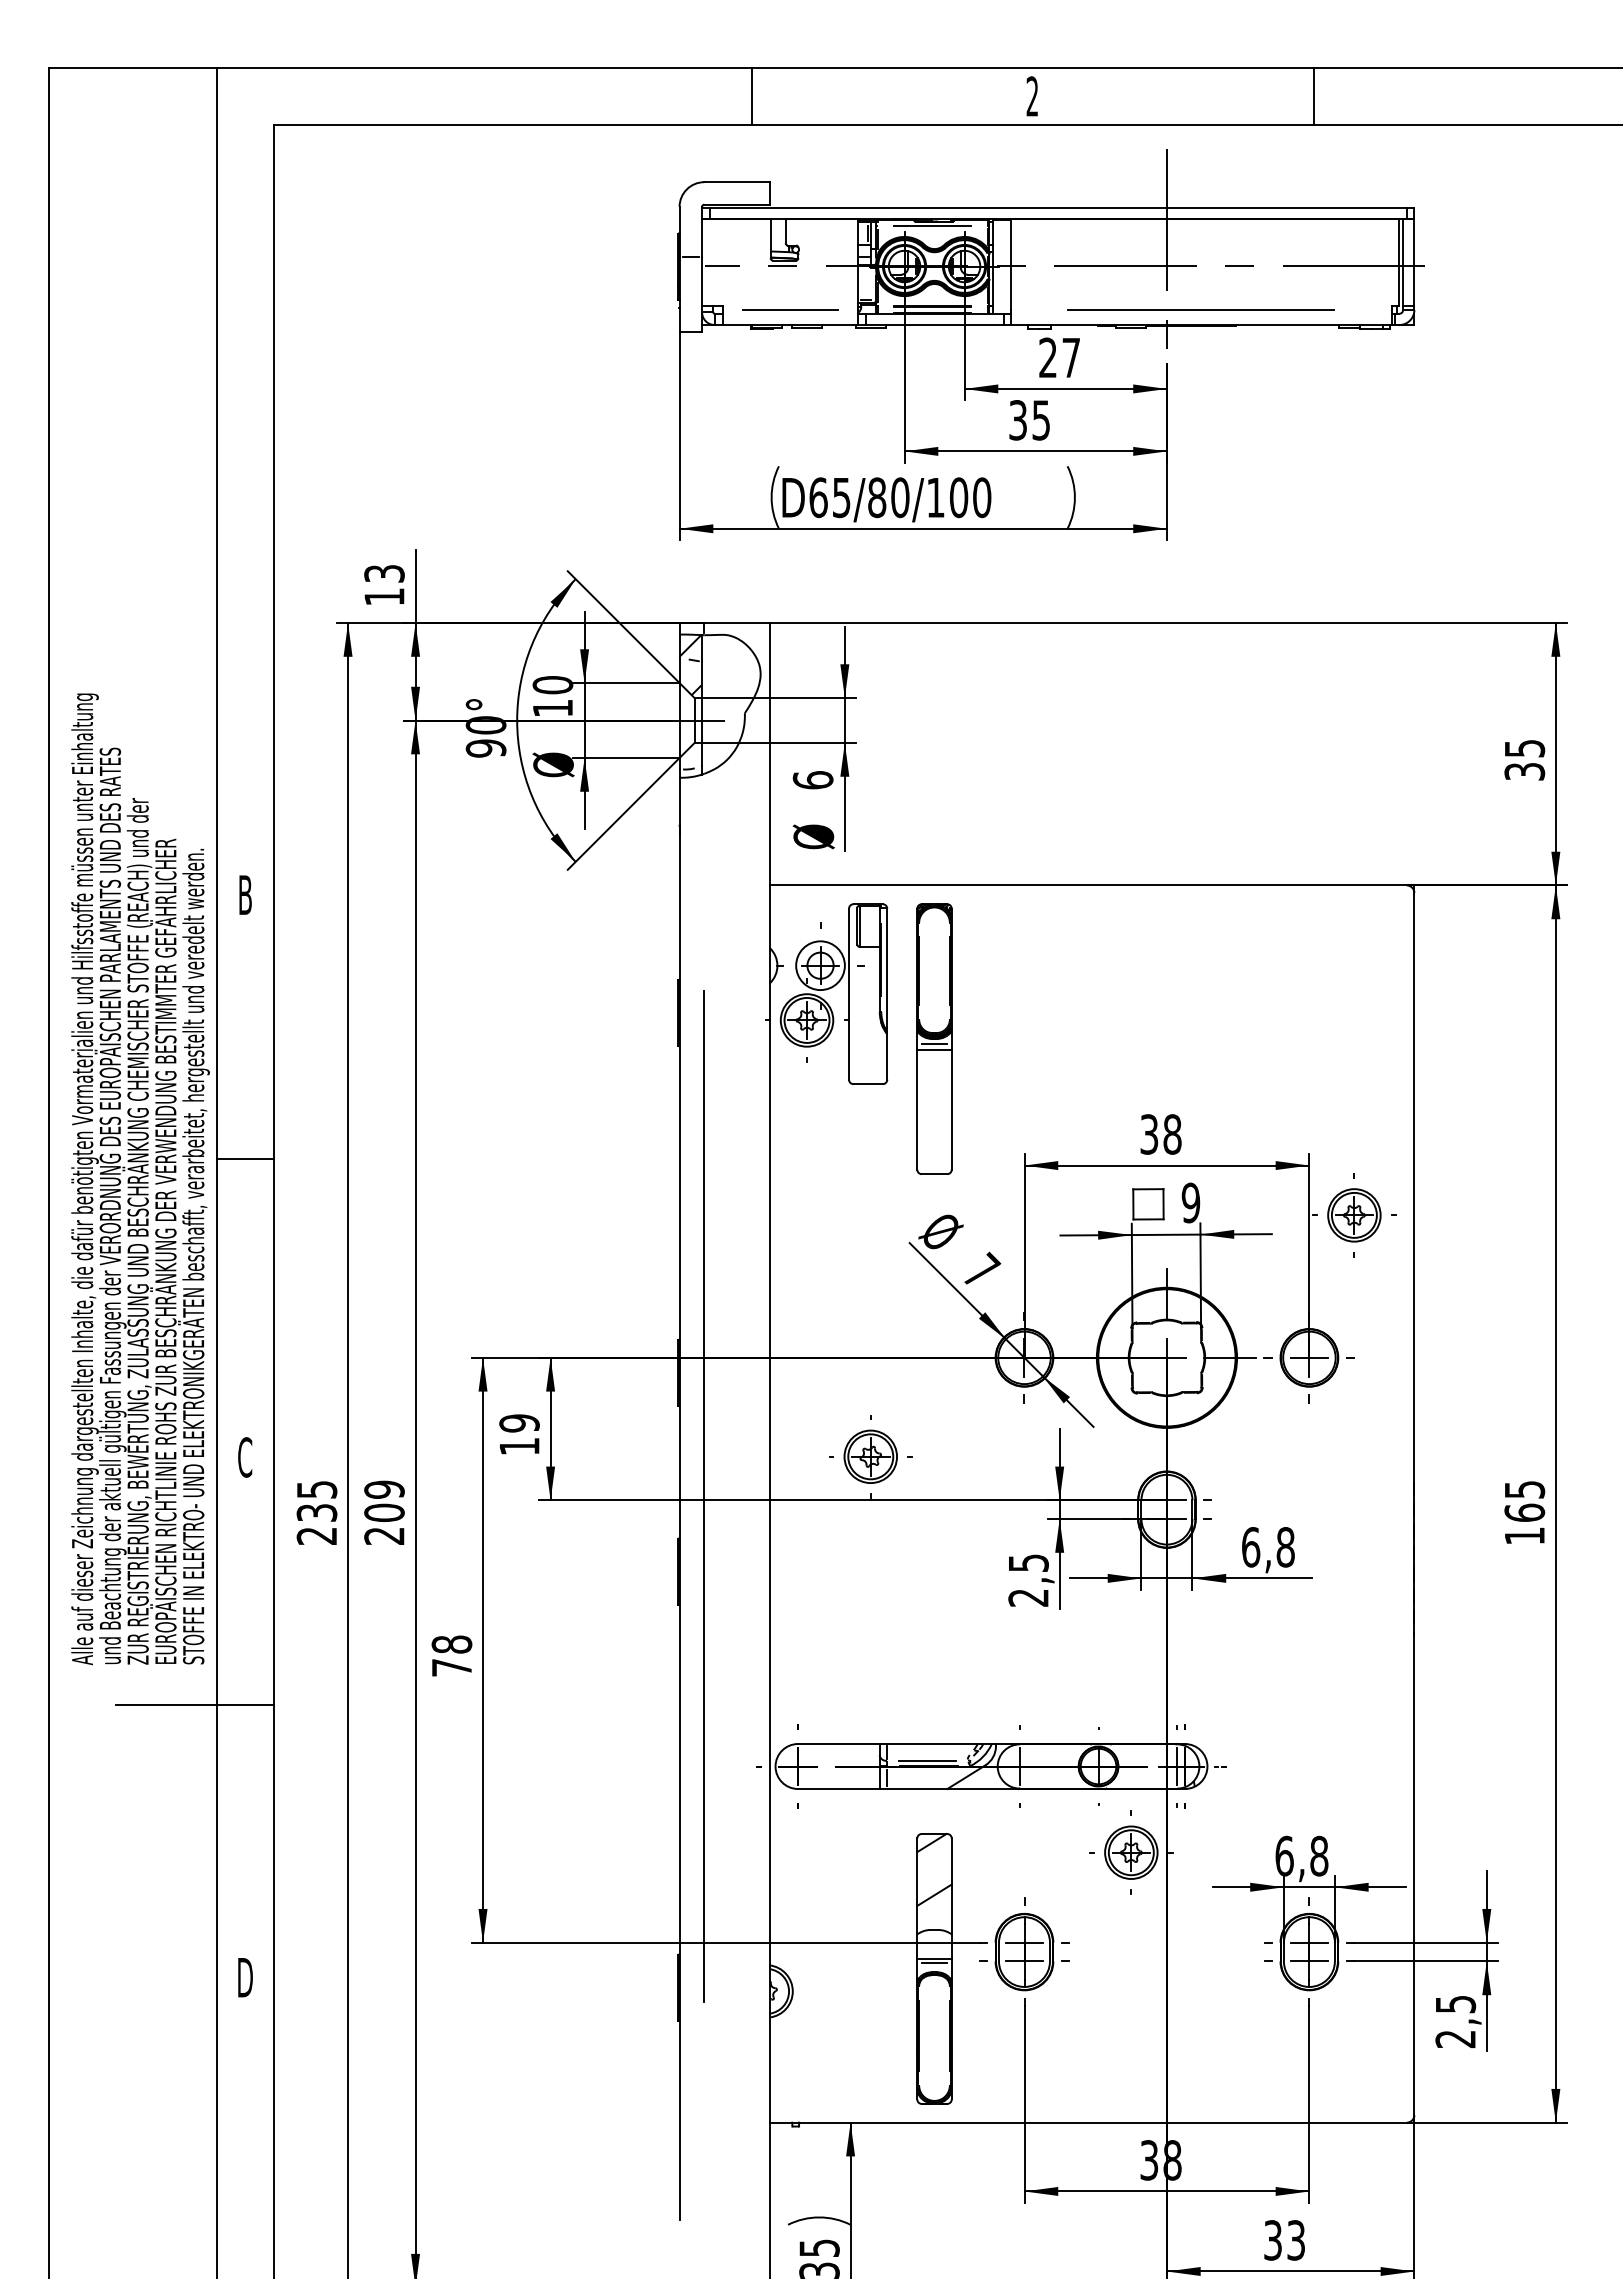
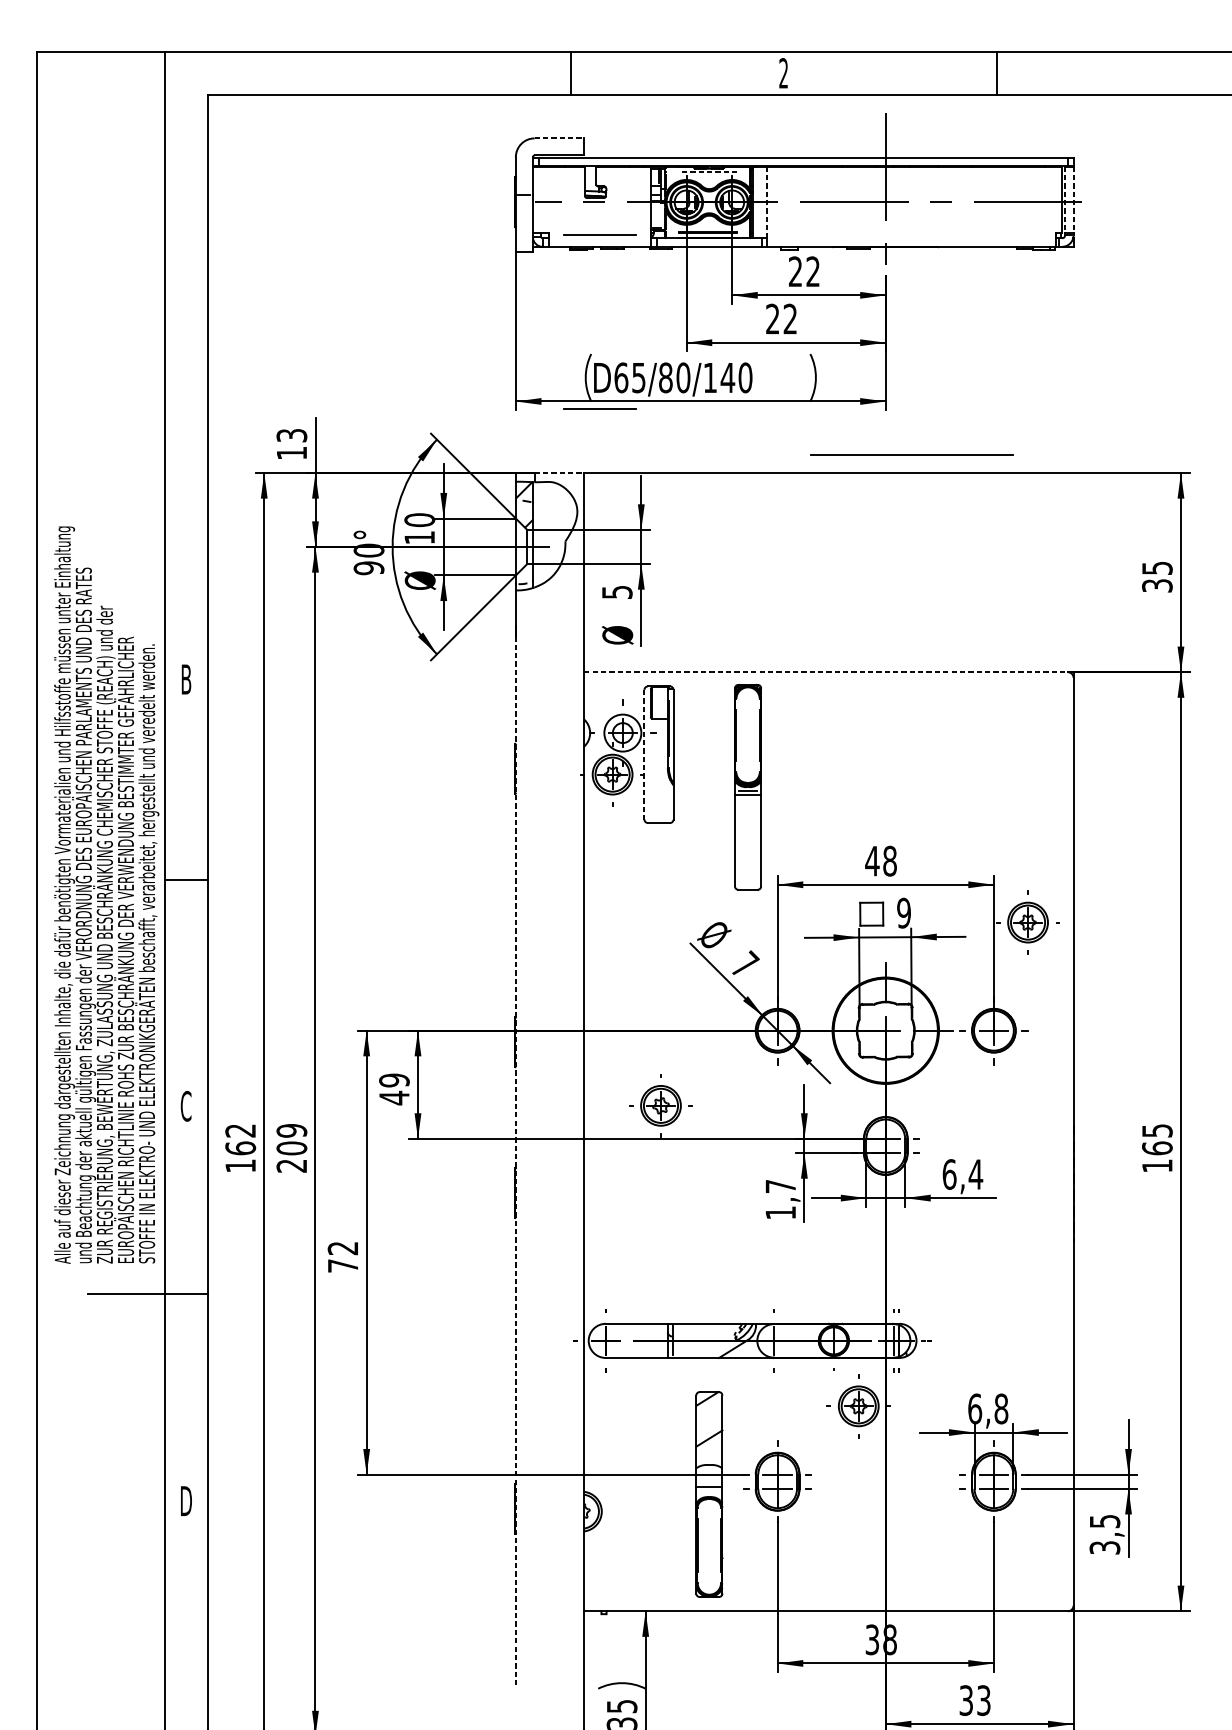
line: (736, 182) -> (559, 138), solid -> dashed
line: (932, 226) -> (707, 172), solid -> dashed
line: (1403, 263) -> (1065, 200), solid -> dashed
line: (1414, 263) -> (1073, 200), solid -> dashed
line: (1010, 265) -> (767, 201), solid -> dashed
line: (1200, 309) -> (911, 454), moved
text: (1070, 357) -> (812, 271), 27 -> 22
text: (1029, 420) -> (781, 319), 35 -> 22
text: (958, 497) -> (727, 377), D65/80/100 -> D65/80/140
line: (790, 538) -> (600, 408), added
line: (736, 623) -> (559, 473), solid -> dashed
text: (812, 780) -> (616, 592), 6 -> 5
line: (1088, 885) -> (826, 672), solid -> dashed
line: (849, 994) -> (644, 754), solid -> dashed
part: (934, 1038) -> (748, 786), moved
text: (1148, 1134) -> (871, 861), 38 -> 48
text: (519, 1446) -> (394, 1098), 19 -> 49
line: (704, 1495) -> (534, 1135), removed
text: (316, 1512) -> (240, 1148), 235 -> 162
line: (679, 1528) -> (515, 1160), solid -> dashed
text: (1285, 1547) -> (975, 1174), 6,8 -> 6,4
text: (1028, 1580) -> (780, 1199), 2,5 -> 1,7
text: (451, 1644) -> (342, 1248), 78 -> 72
line: (927, 1760) -> (704, 1336), removed
line: (934, 1962) -> (709, 1489), removed
text: (1455, 2039) -> (1104, 1548), 2,5 -> 3,5

